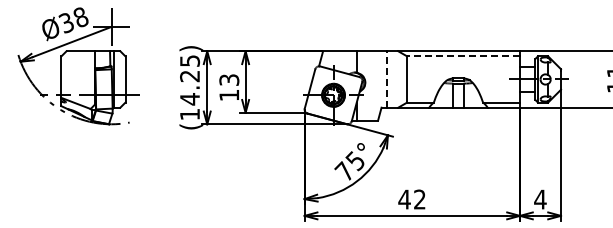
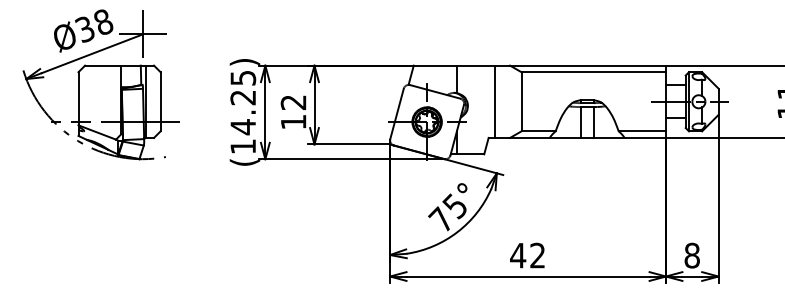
line: (463, 56) -> (593, 72), dashed -> solid
line: (386, 78) -> (494, 100), dashed -> solid
text: (229, 79) -> (293, 101), 13 -> 12
text: (540, 199) -> (692, 255), 4 -> 8

